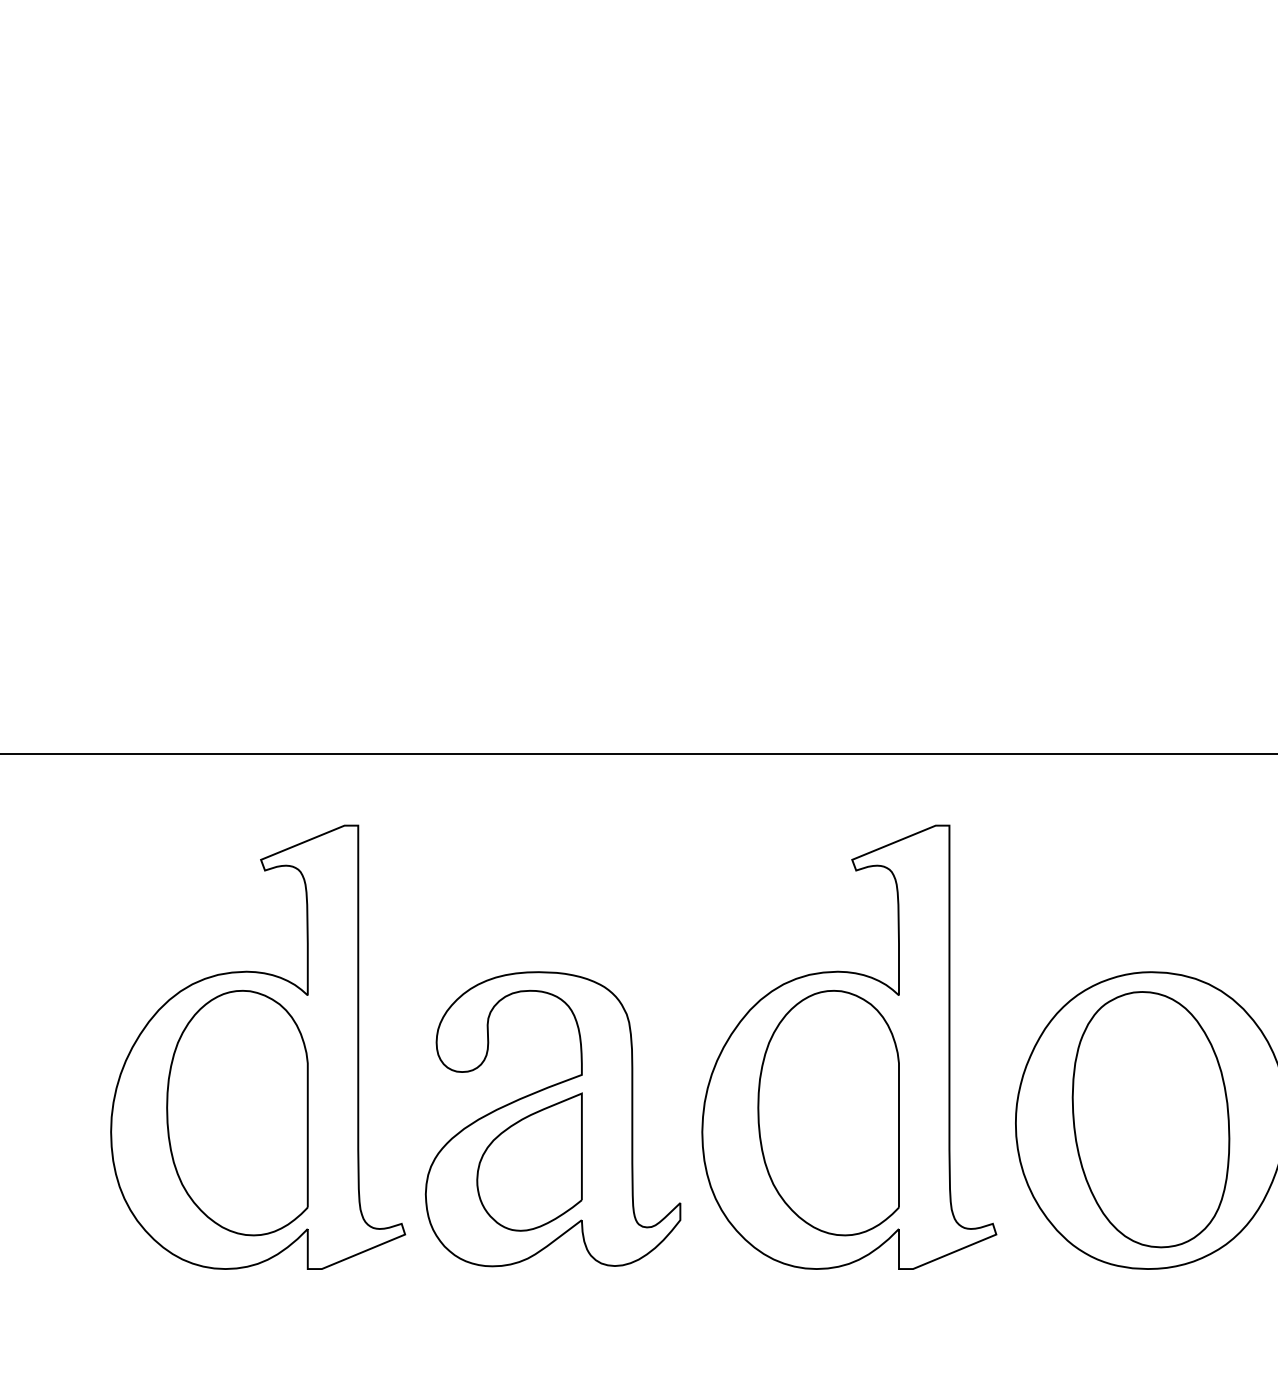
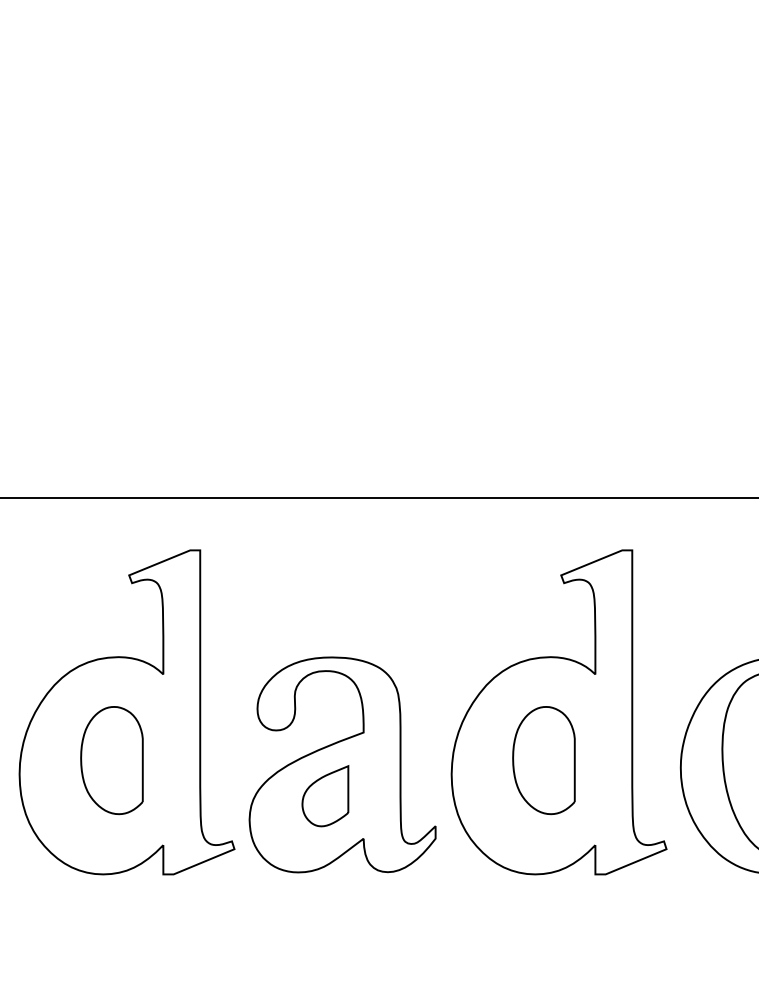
part: (237, 1113) -> (111, 760), size x0.6
part: (828, 1113) -> (543, 760), size x0.6
part: (529, 1161) -> (325, 795), size x0.6

